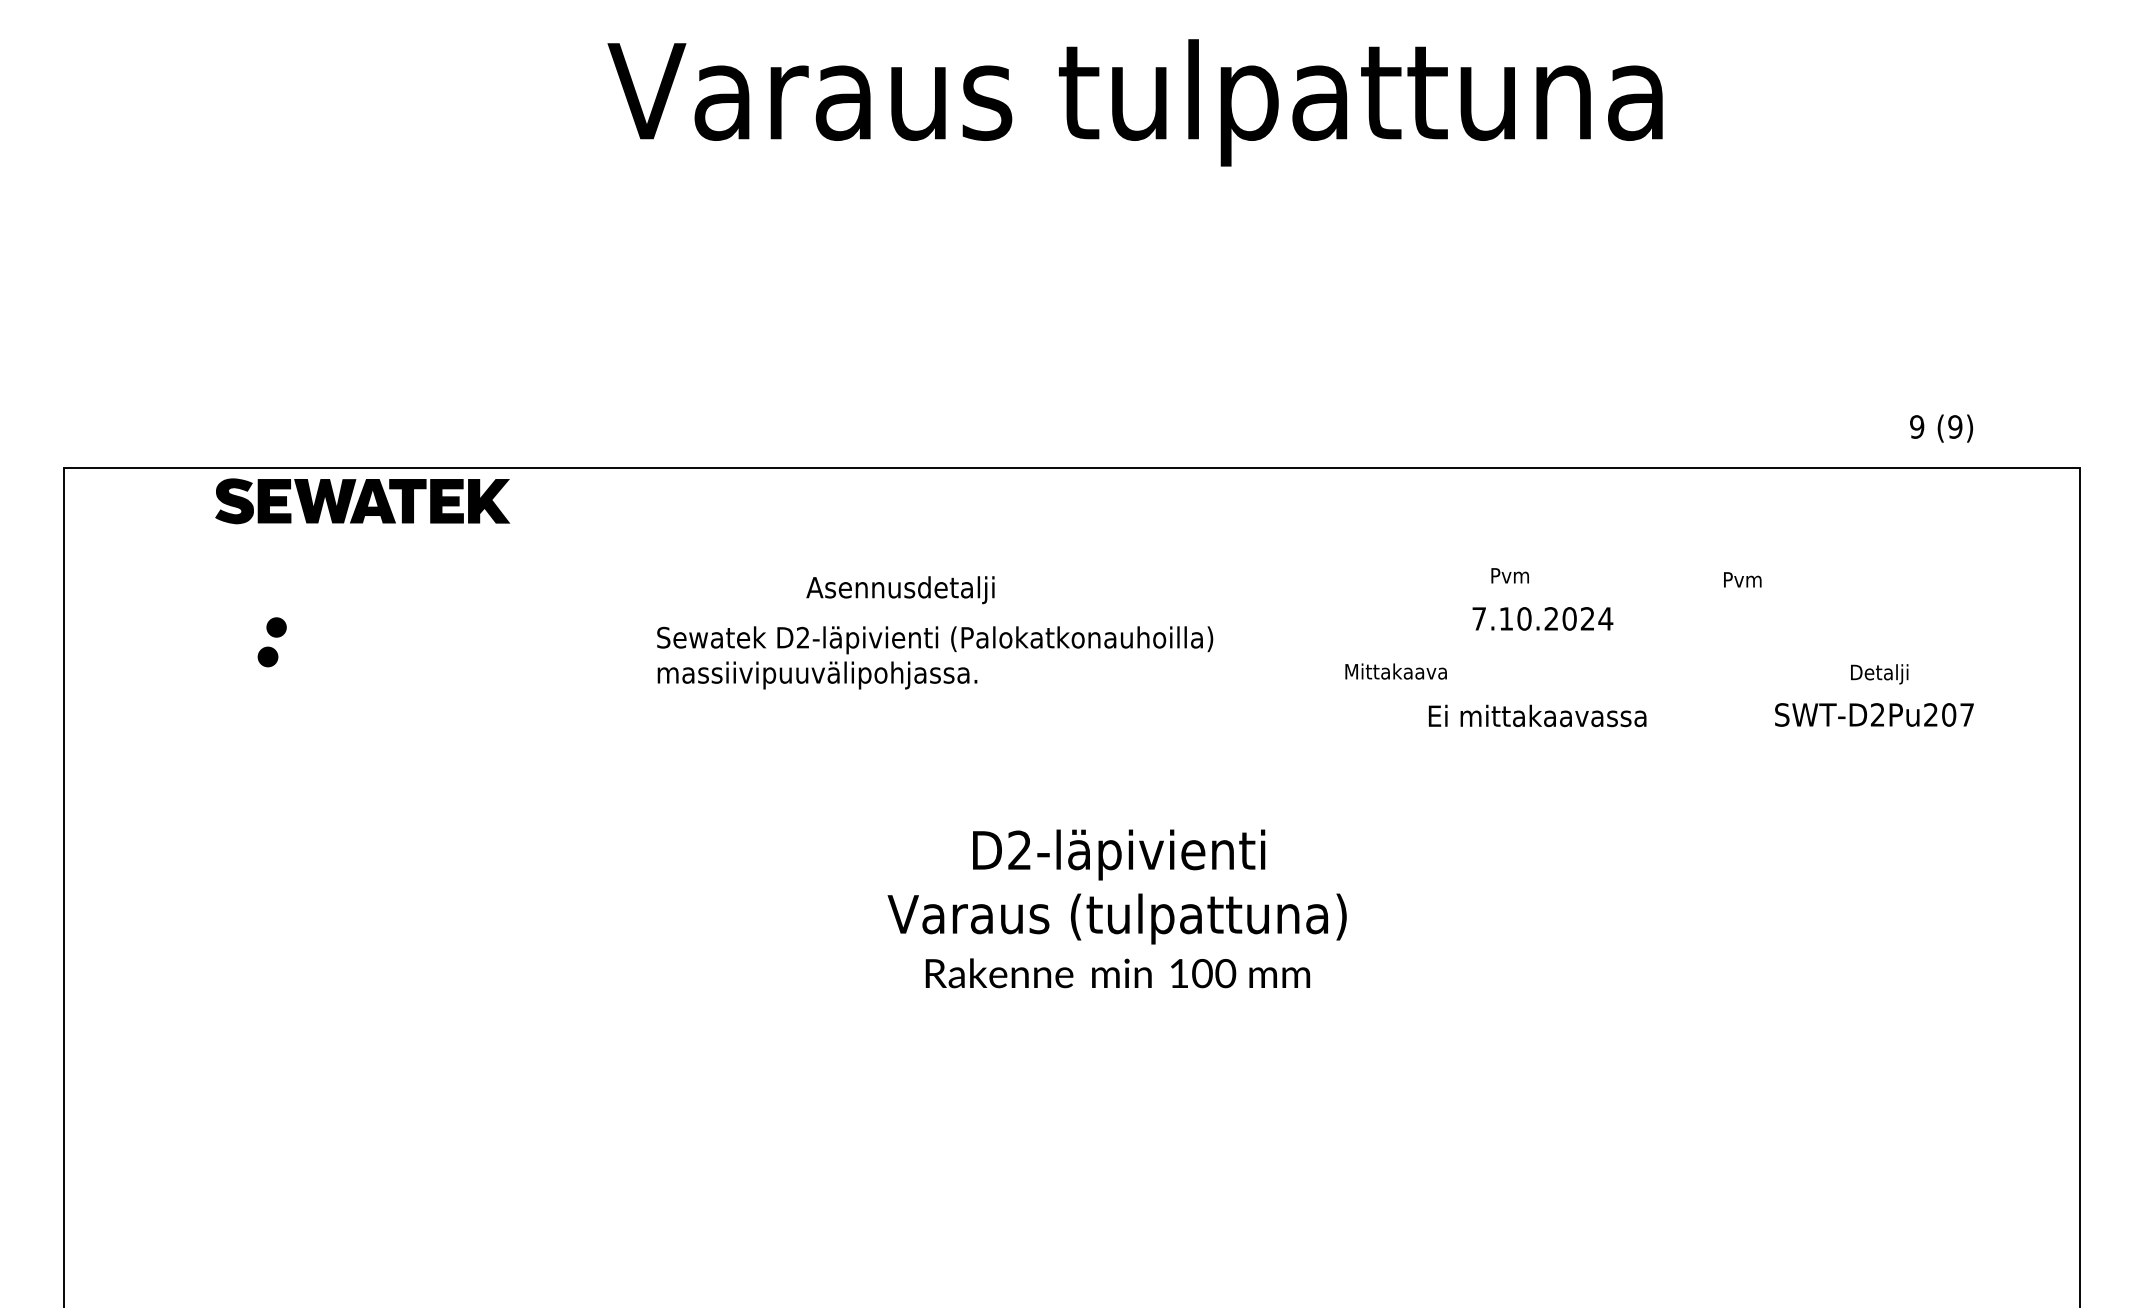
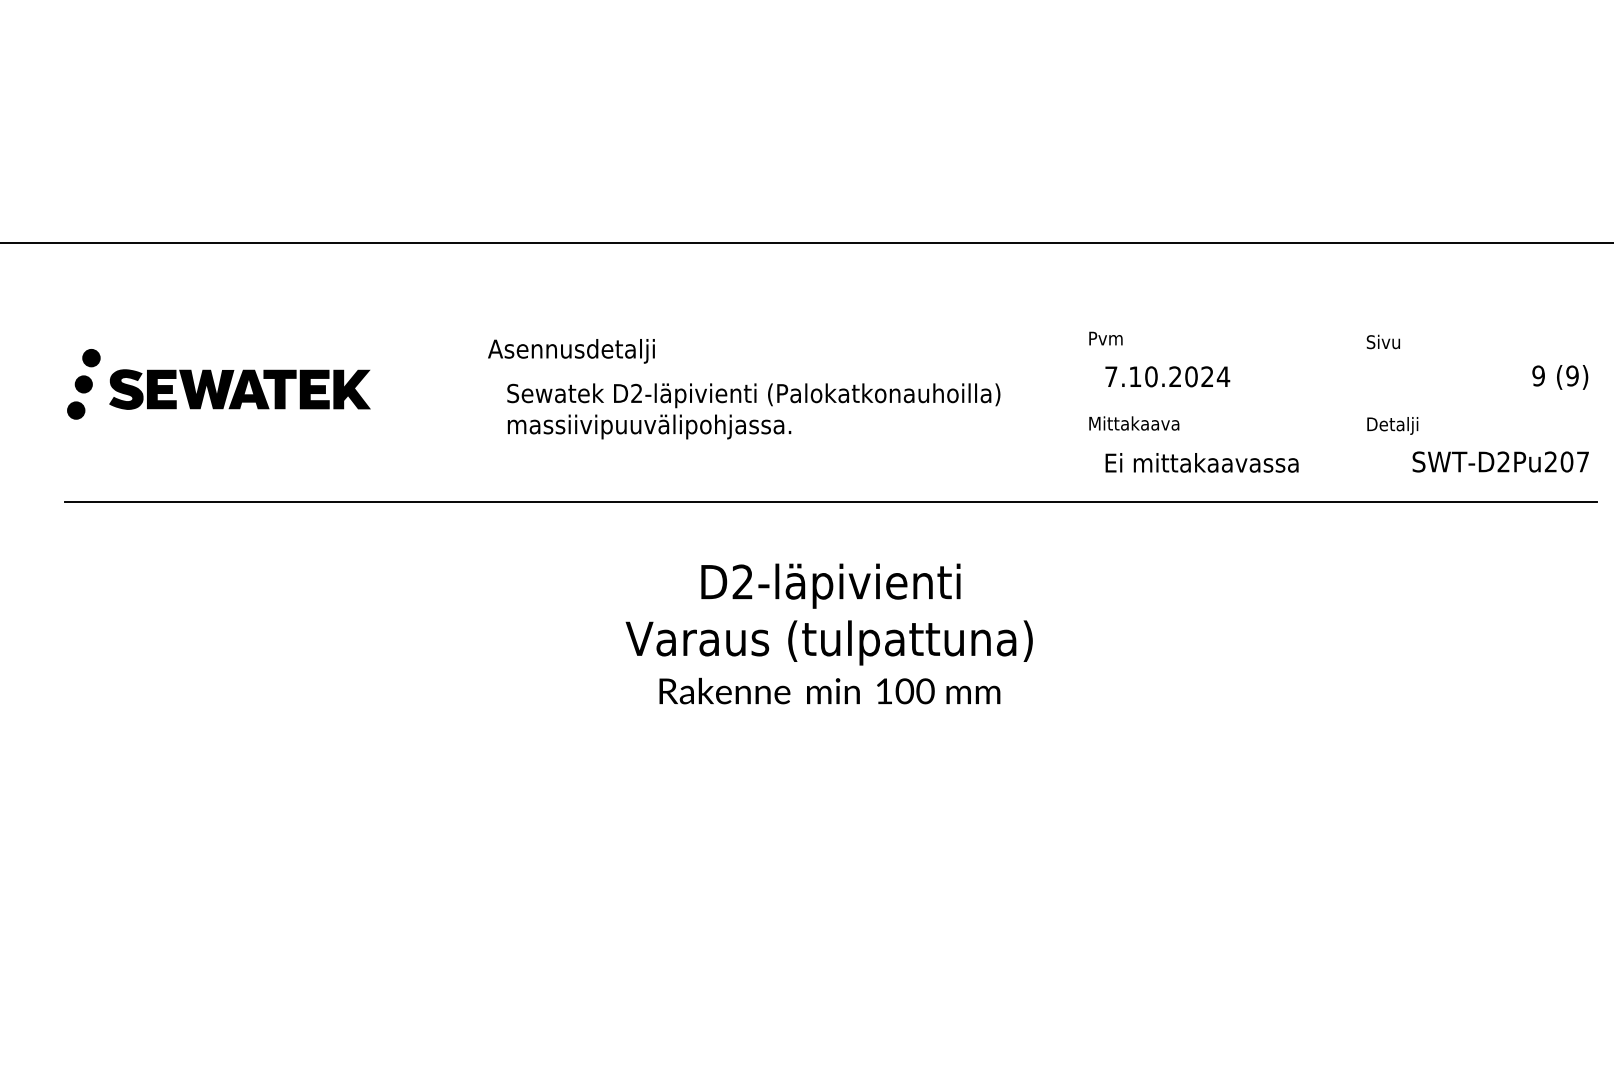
text: (1941, 428) -> (1560, 377), moved
part: (362, 501) -> (239, 389), moved
text: (1509, 575) -> (1105, 338), moved
text: (1742, 579) -> (1383, 341), Pvm -> Sivu
text: (900, 590) -> (571, 351), moved
fill: (284, 597) -> (90, 357), added
text: (1542, 618) -> (1167, 376), moved
text: (935, 657) -> (754, 411), moved
text: (1395, 671) -> (1133, 423), moved
text: (1879, 674) -> (1392, 426), moved
line: (1119, 760) -> (831, 502), added

